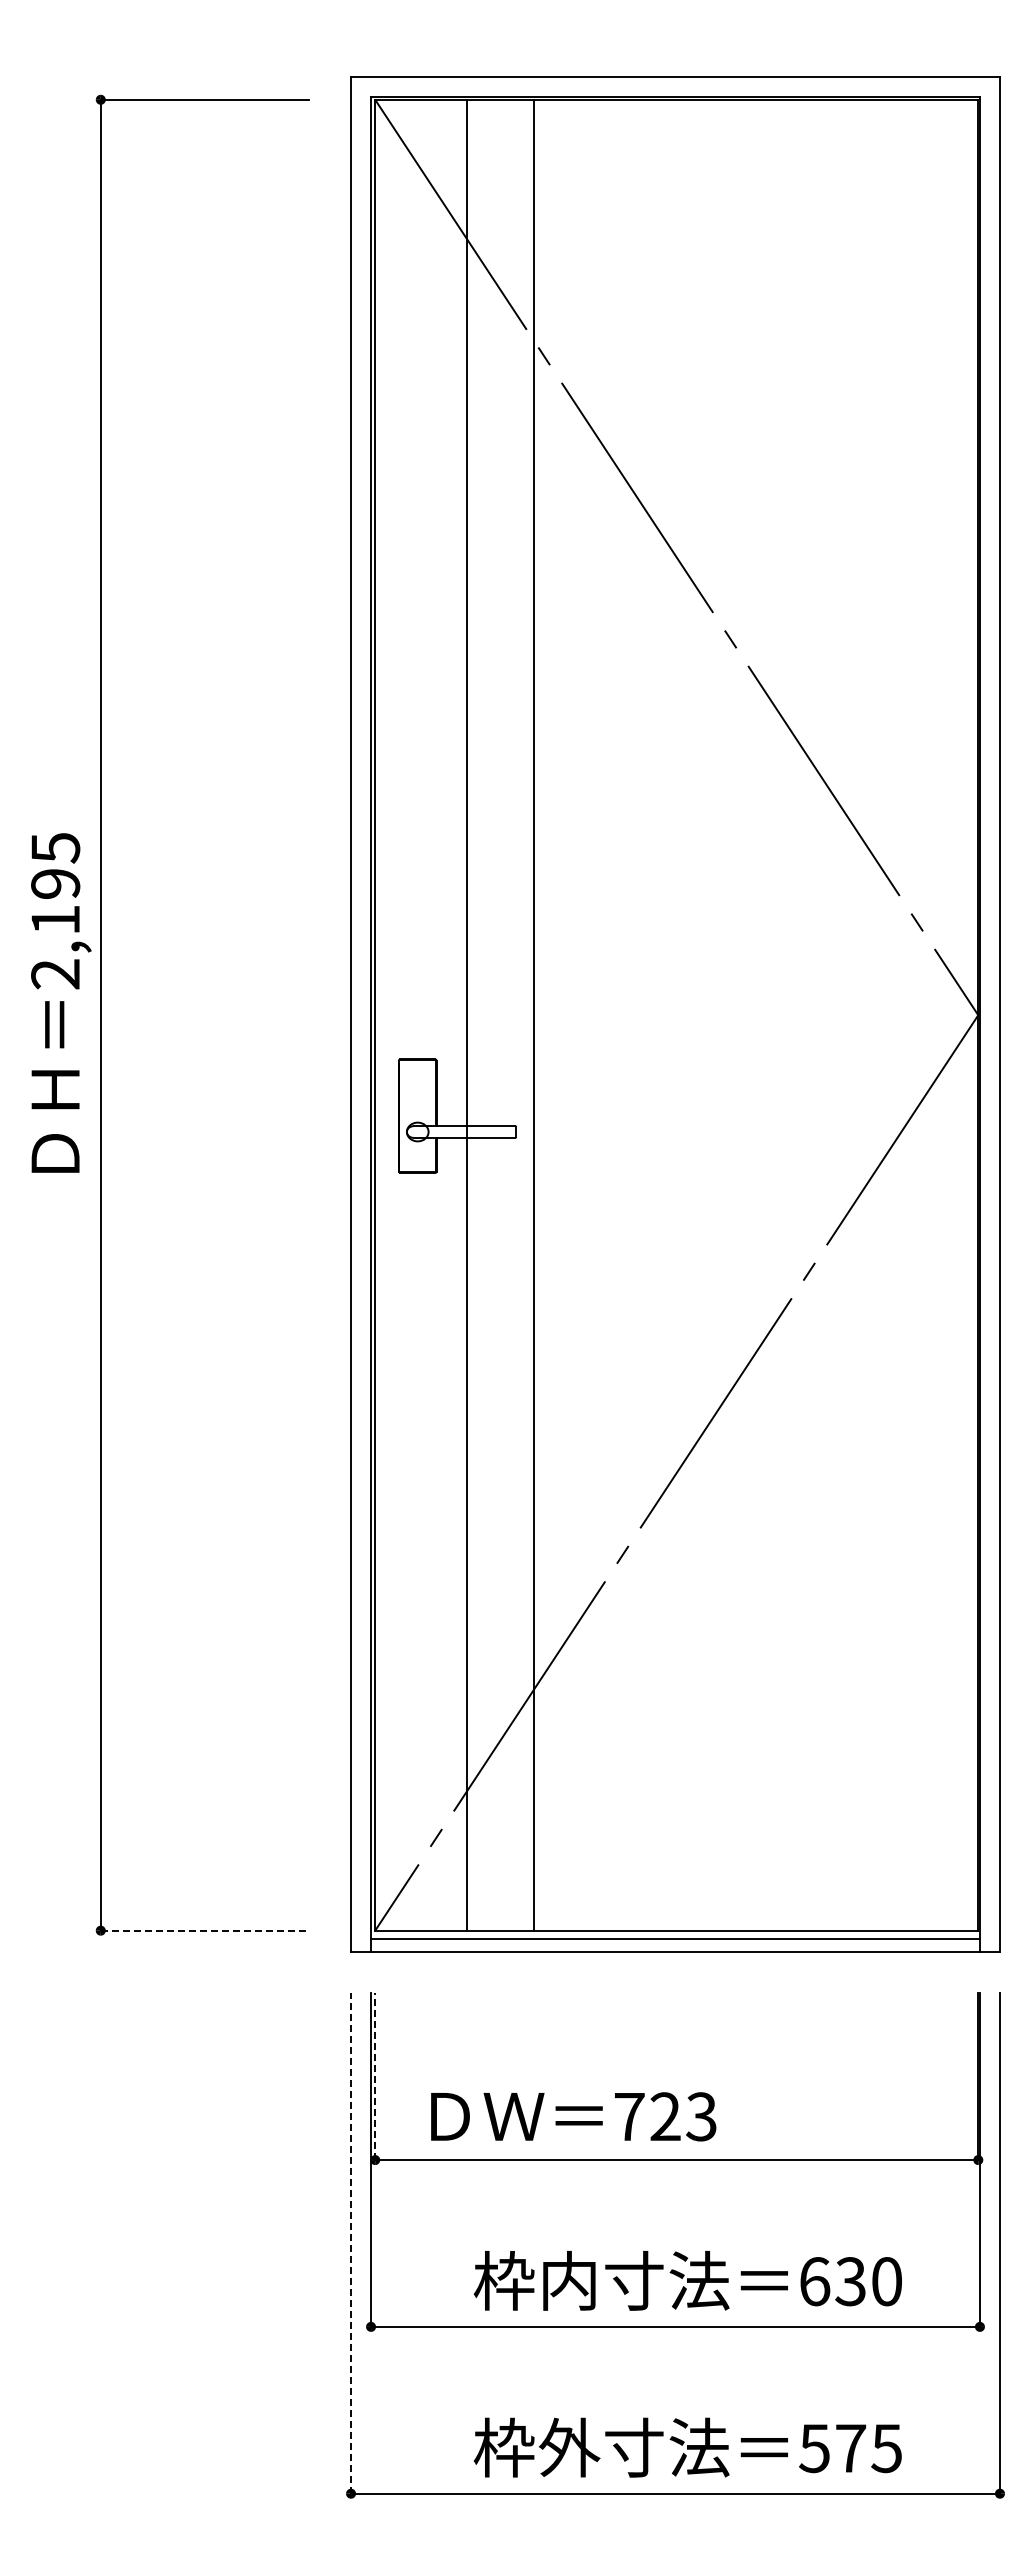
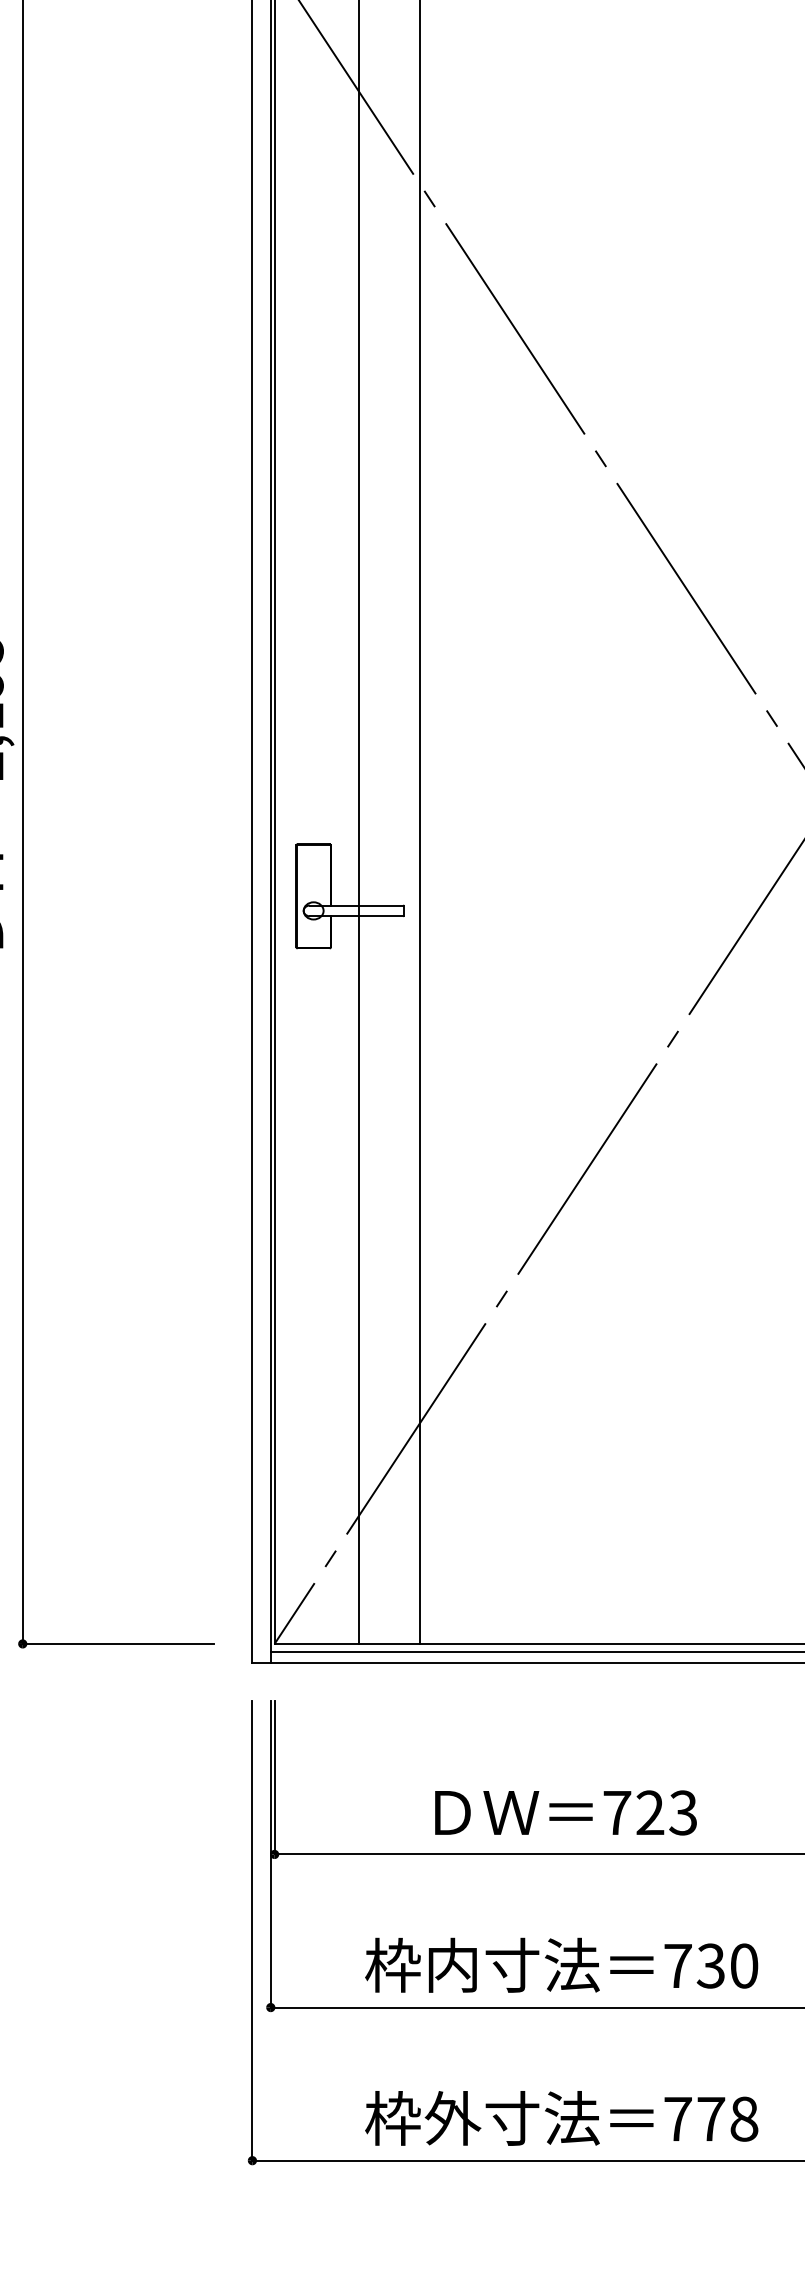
line: (205, 1930) -> (118, 1643), dashed -> solid
line: (375, 2076) -> (274, 1777), dashed -> solid
text: (573, 2116) -> (565, 1812), moved
line: (351, 2242) -> (252, 1930), dashed -> solid
text: (815, 2281) -> (678, 1965), 630 -> 730
text: (850, 2448) -> (710, 2119), 575 -> 778

